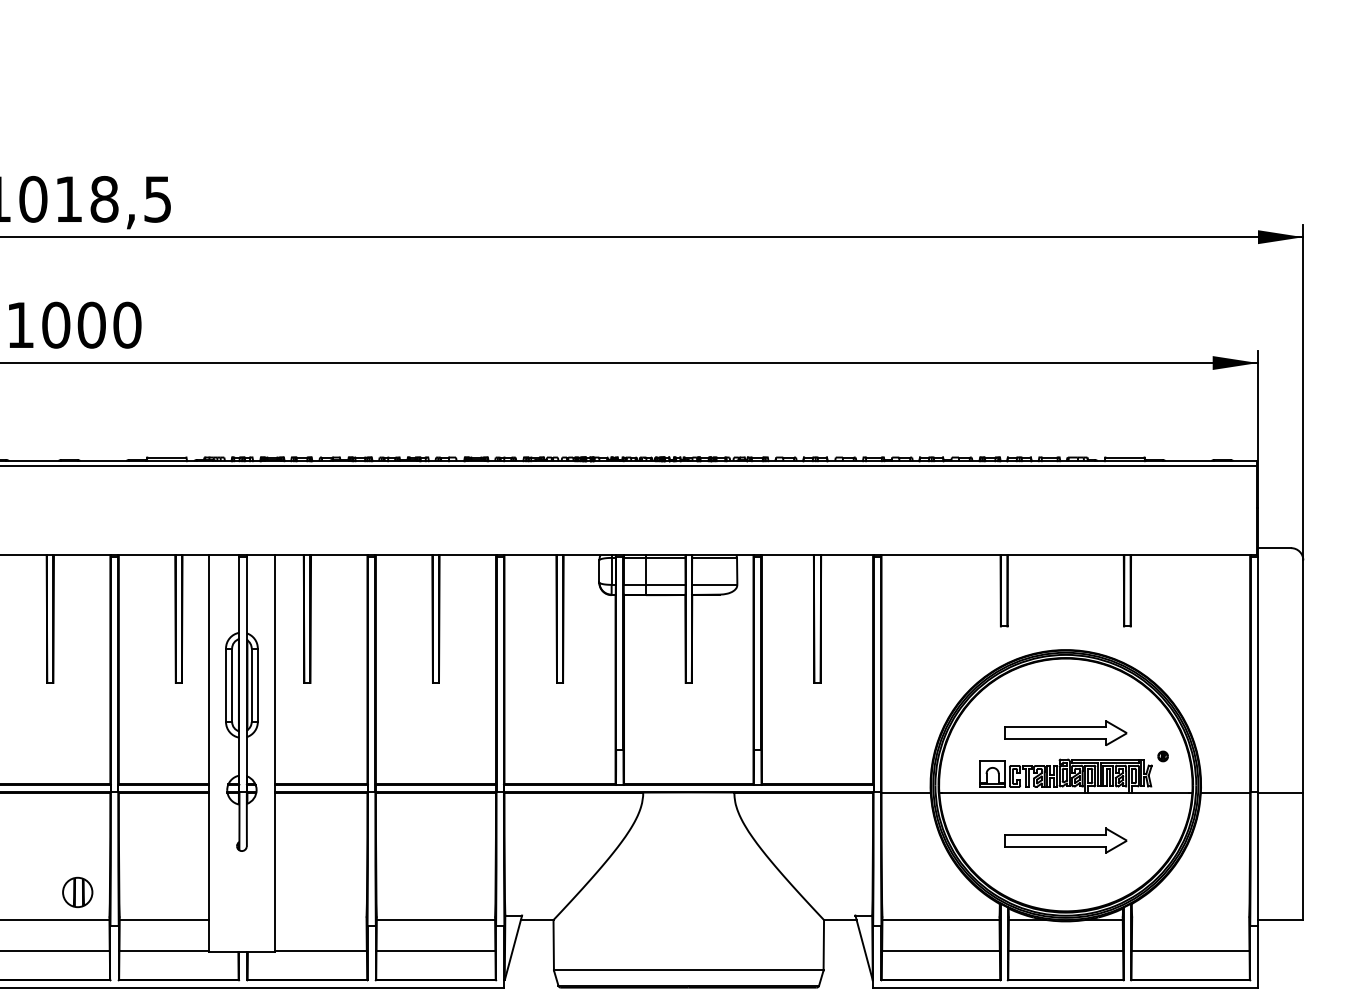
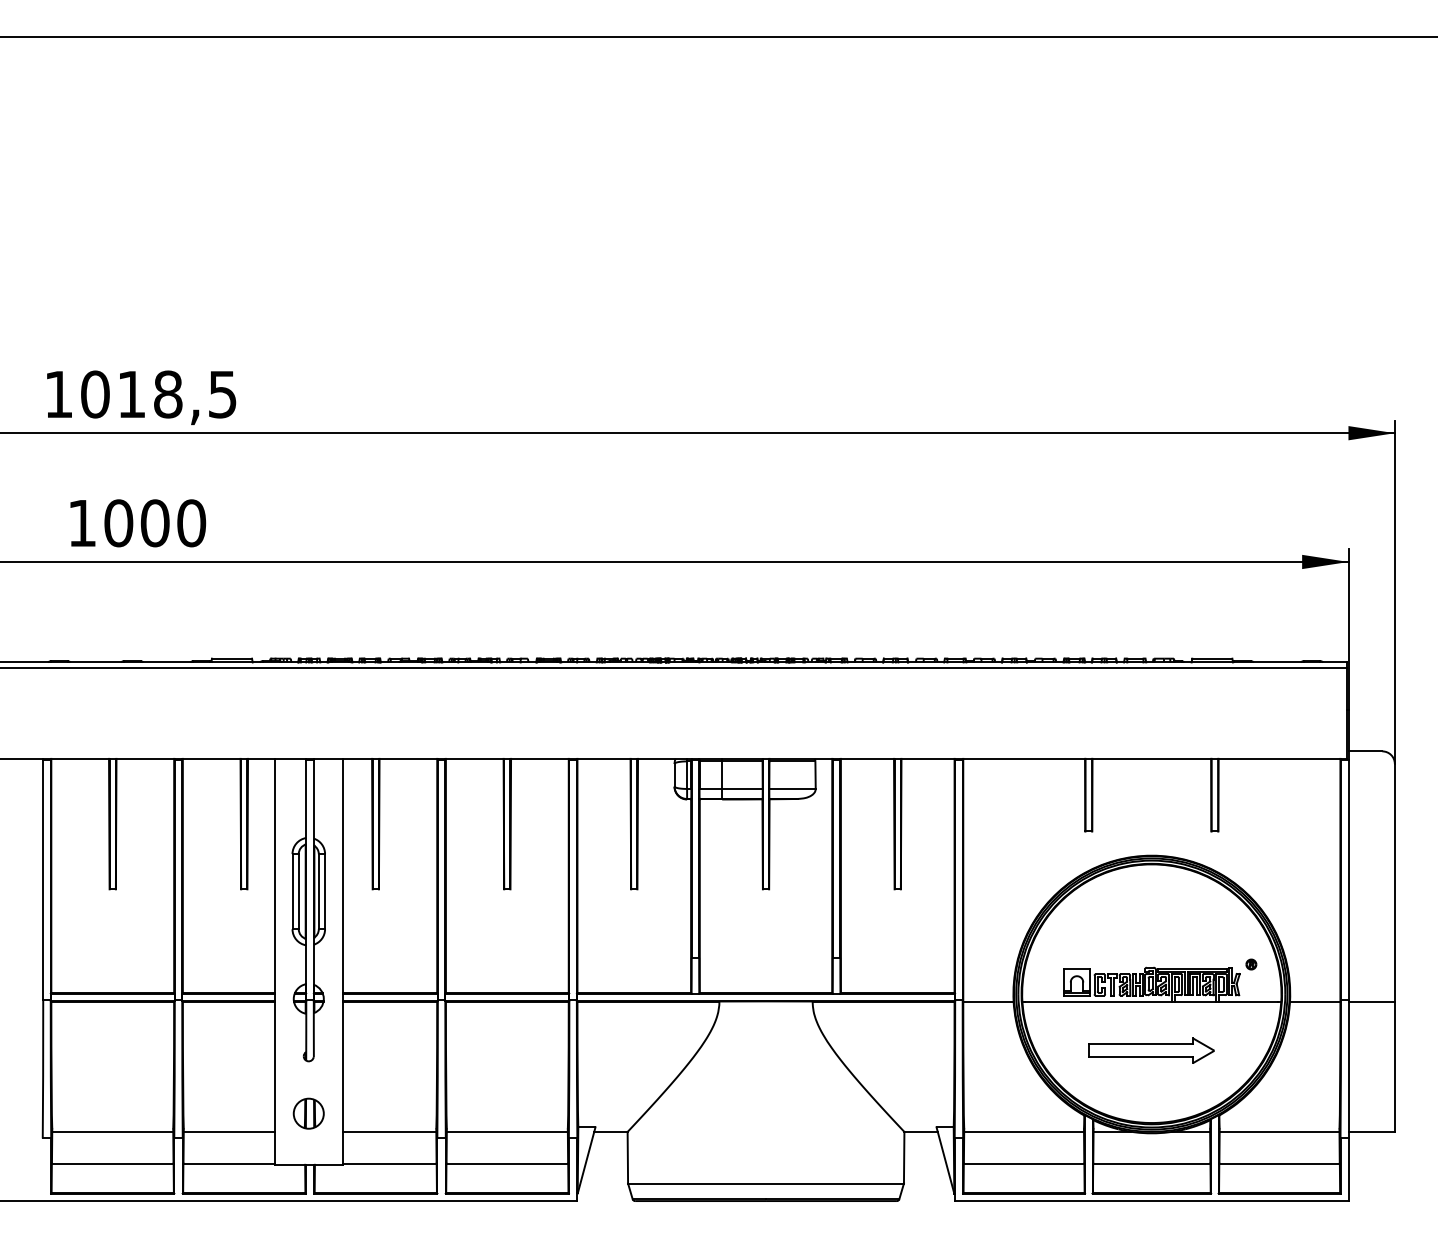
part: (1065, 732) -> (1151, 940), removed
part: (77, 892) -> (308, 1113), moved
line: (320, 919) -> (389, 1131), added
line: (1190, 919) -> (1279, 1131), added

